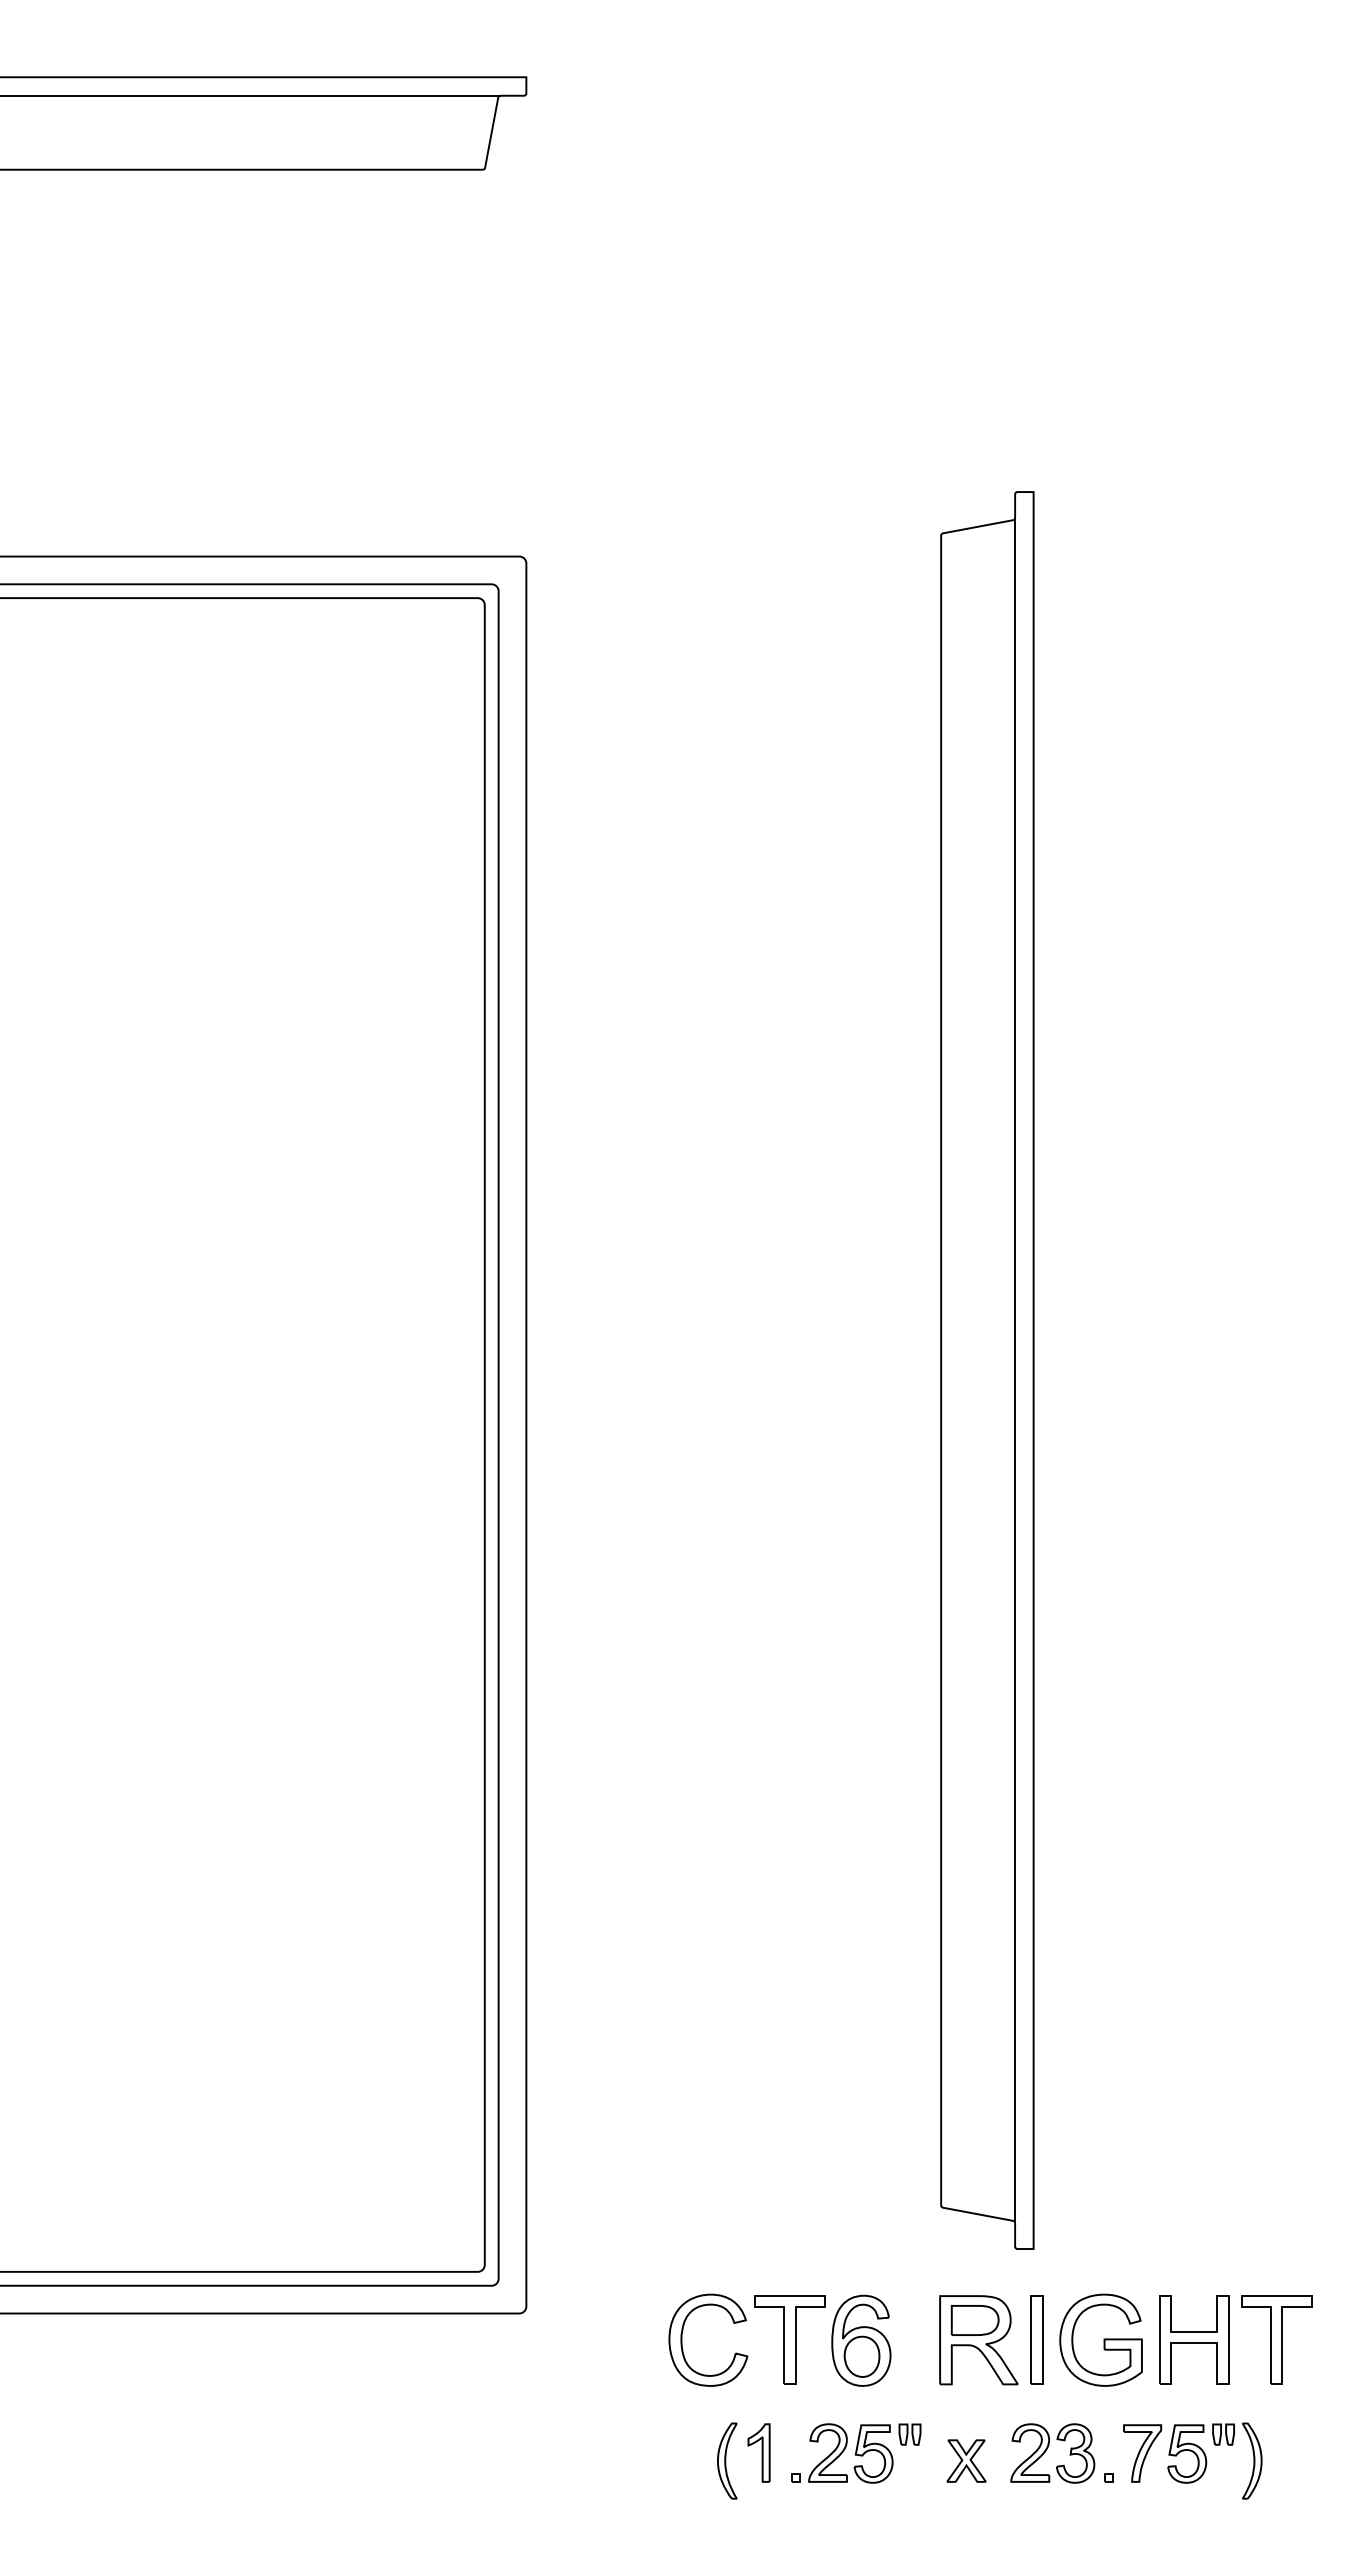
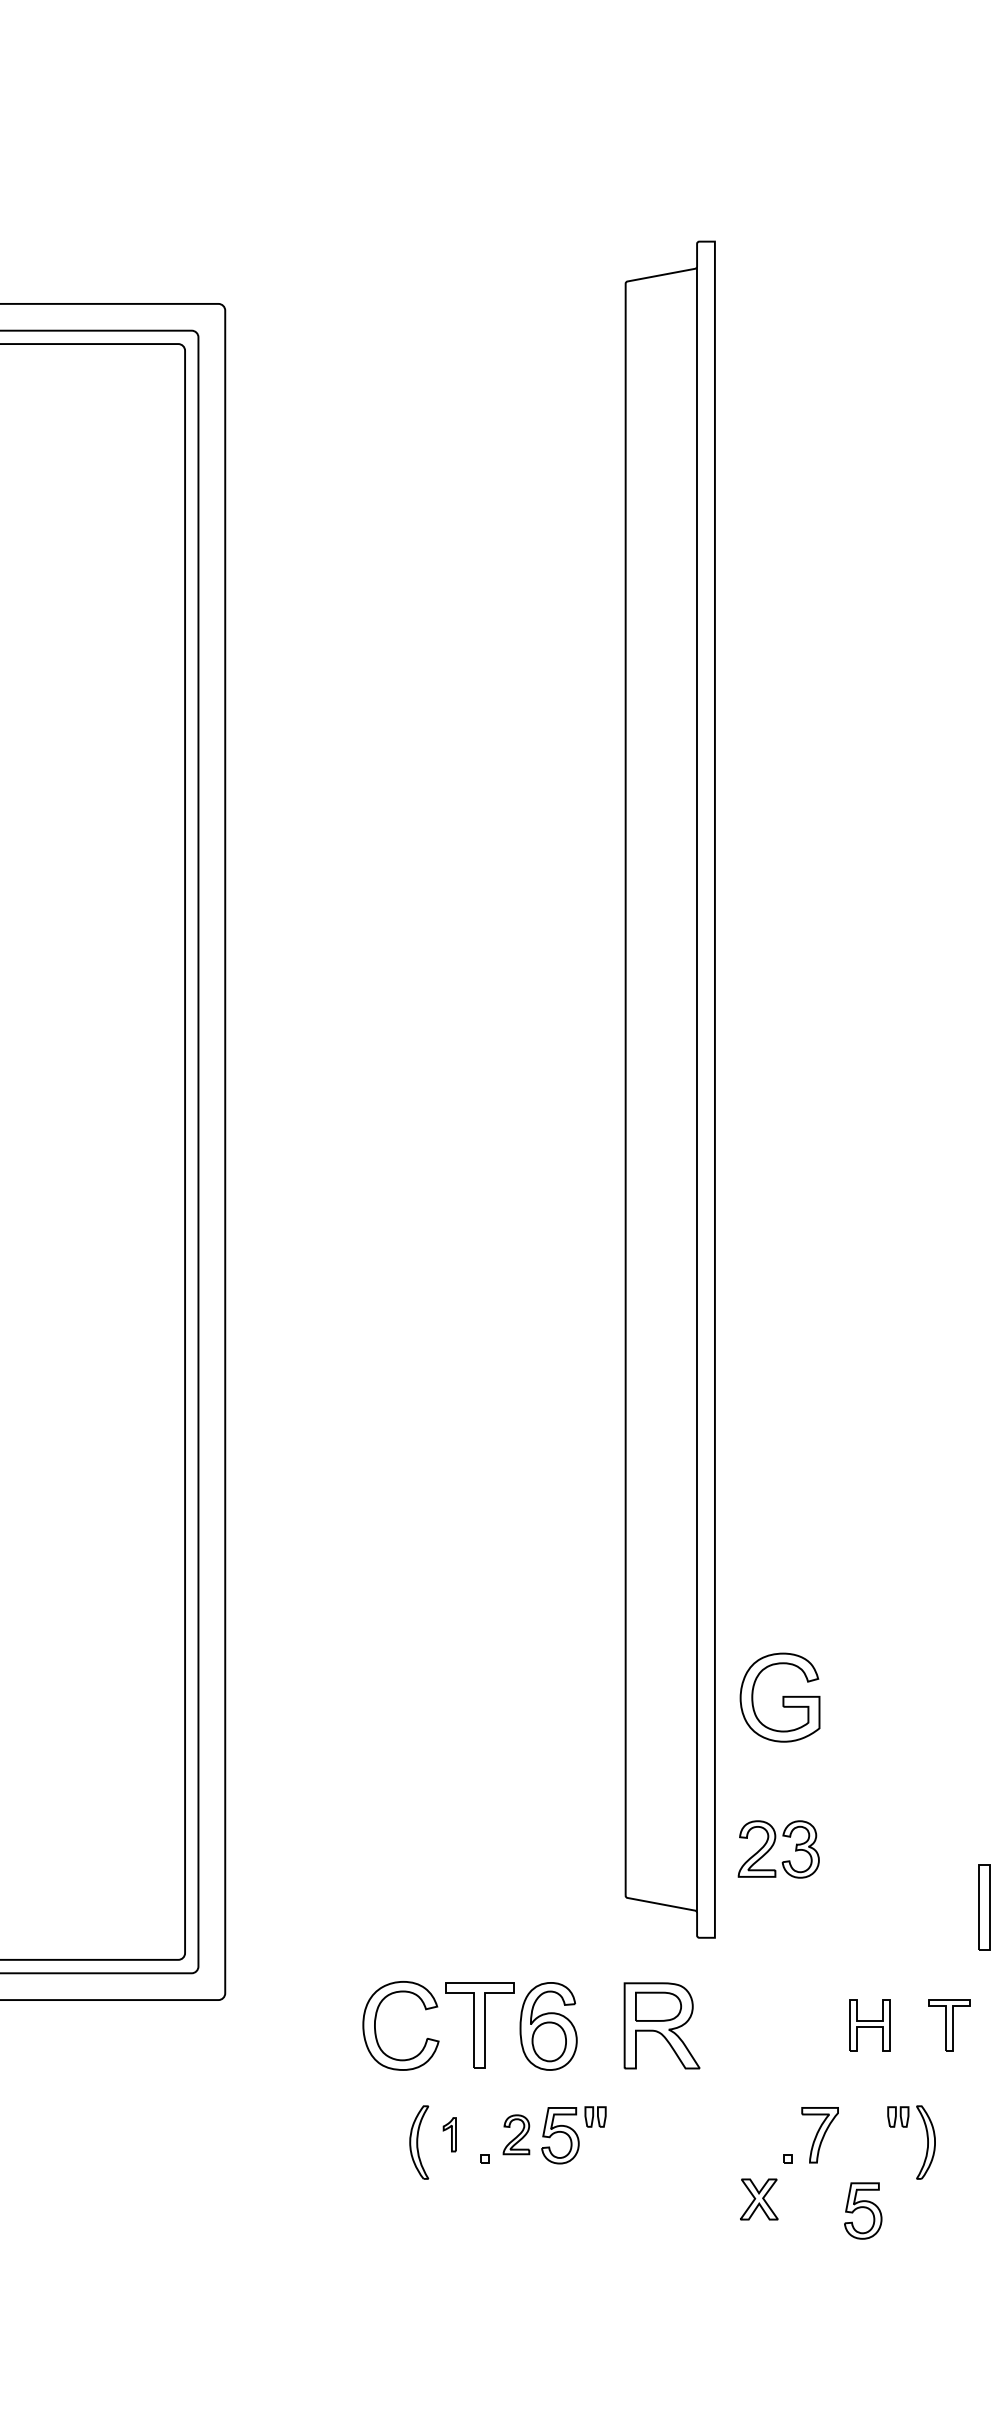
part: (1036, 2339) -> (984, 1906), moved
part: (1100, 2339) -> (779, 1696), moved
part: (1194, 2339) -> (870, 2025), size x0.6
part: (1276, 2339) -> (949, 2025), size x0.6
part: (1046, 2451) -> (772, 1847), moved
part: (758, 2452) -> (449, 2134), size x0.6
part: (827, 2452) -> (515, 2134), size x0.7
part: (1187, 2453) -> (863, 2210), moved
part: (966, 2460) -> (759, 2198), moved

